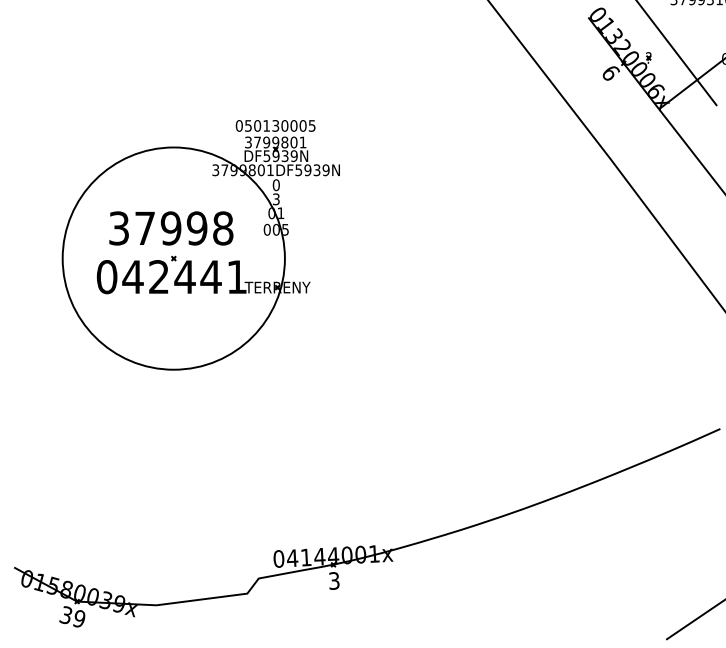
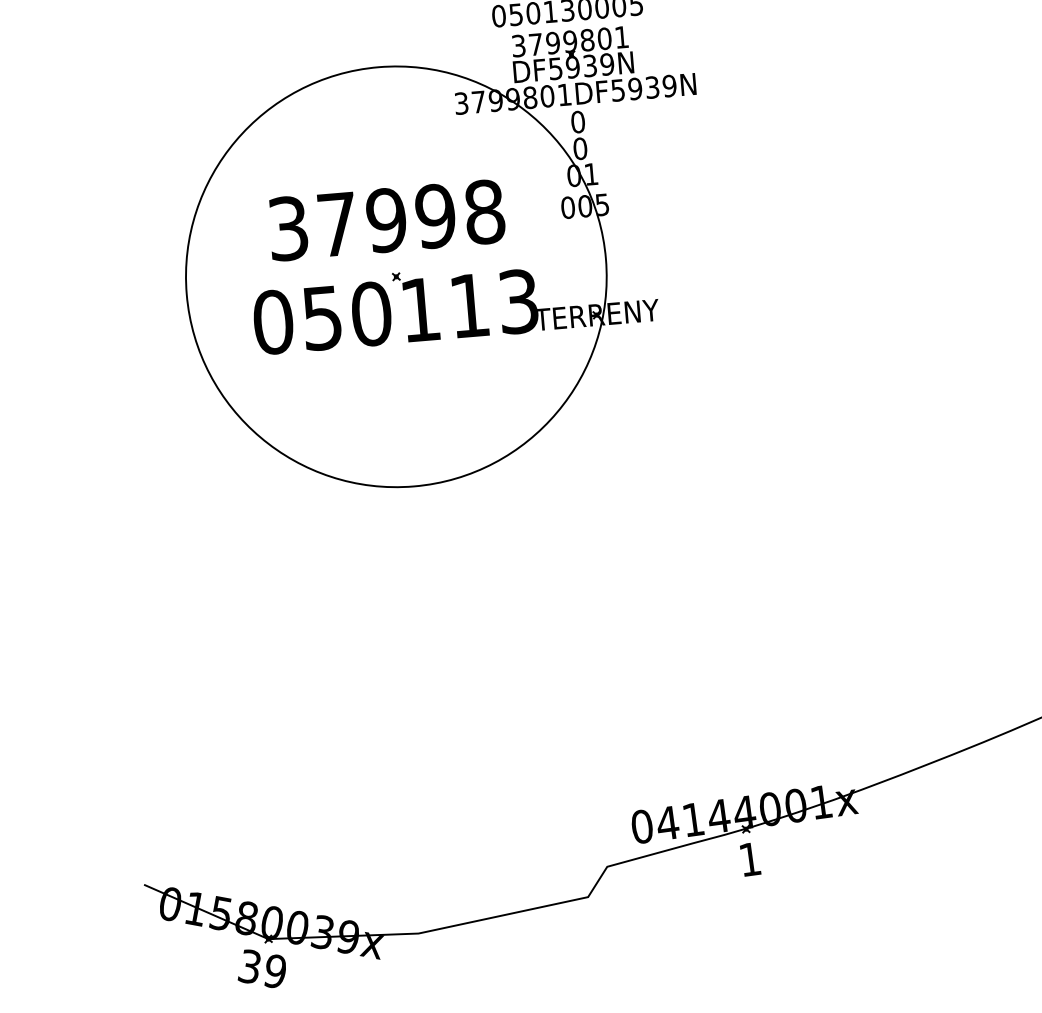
text: (275, 199) -> (578, 149), 3 -> 0
text: (184, 277) -> (419, 310), 042441 -> 050113
text: (334, 580) -> (750, 858), 3 -> 1

